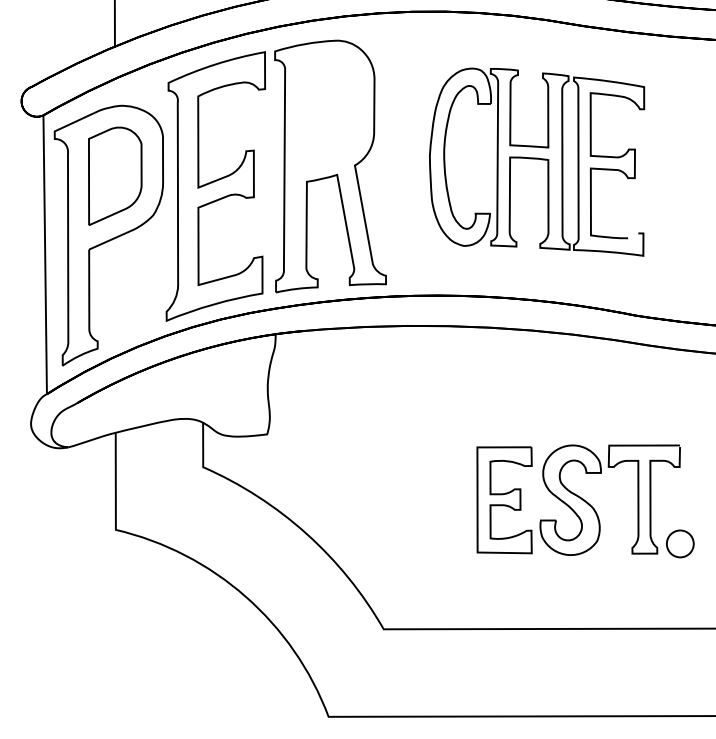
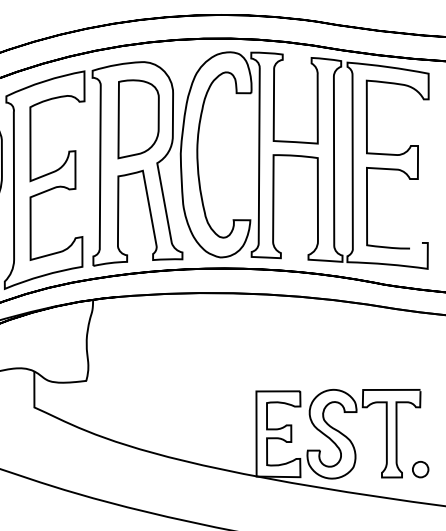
part: (331, 111) -> (138, 119), added
part: (536, 161) -> (304, 159), size x1.43
part: (679, 543) -> (420, 469), size x0.71

